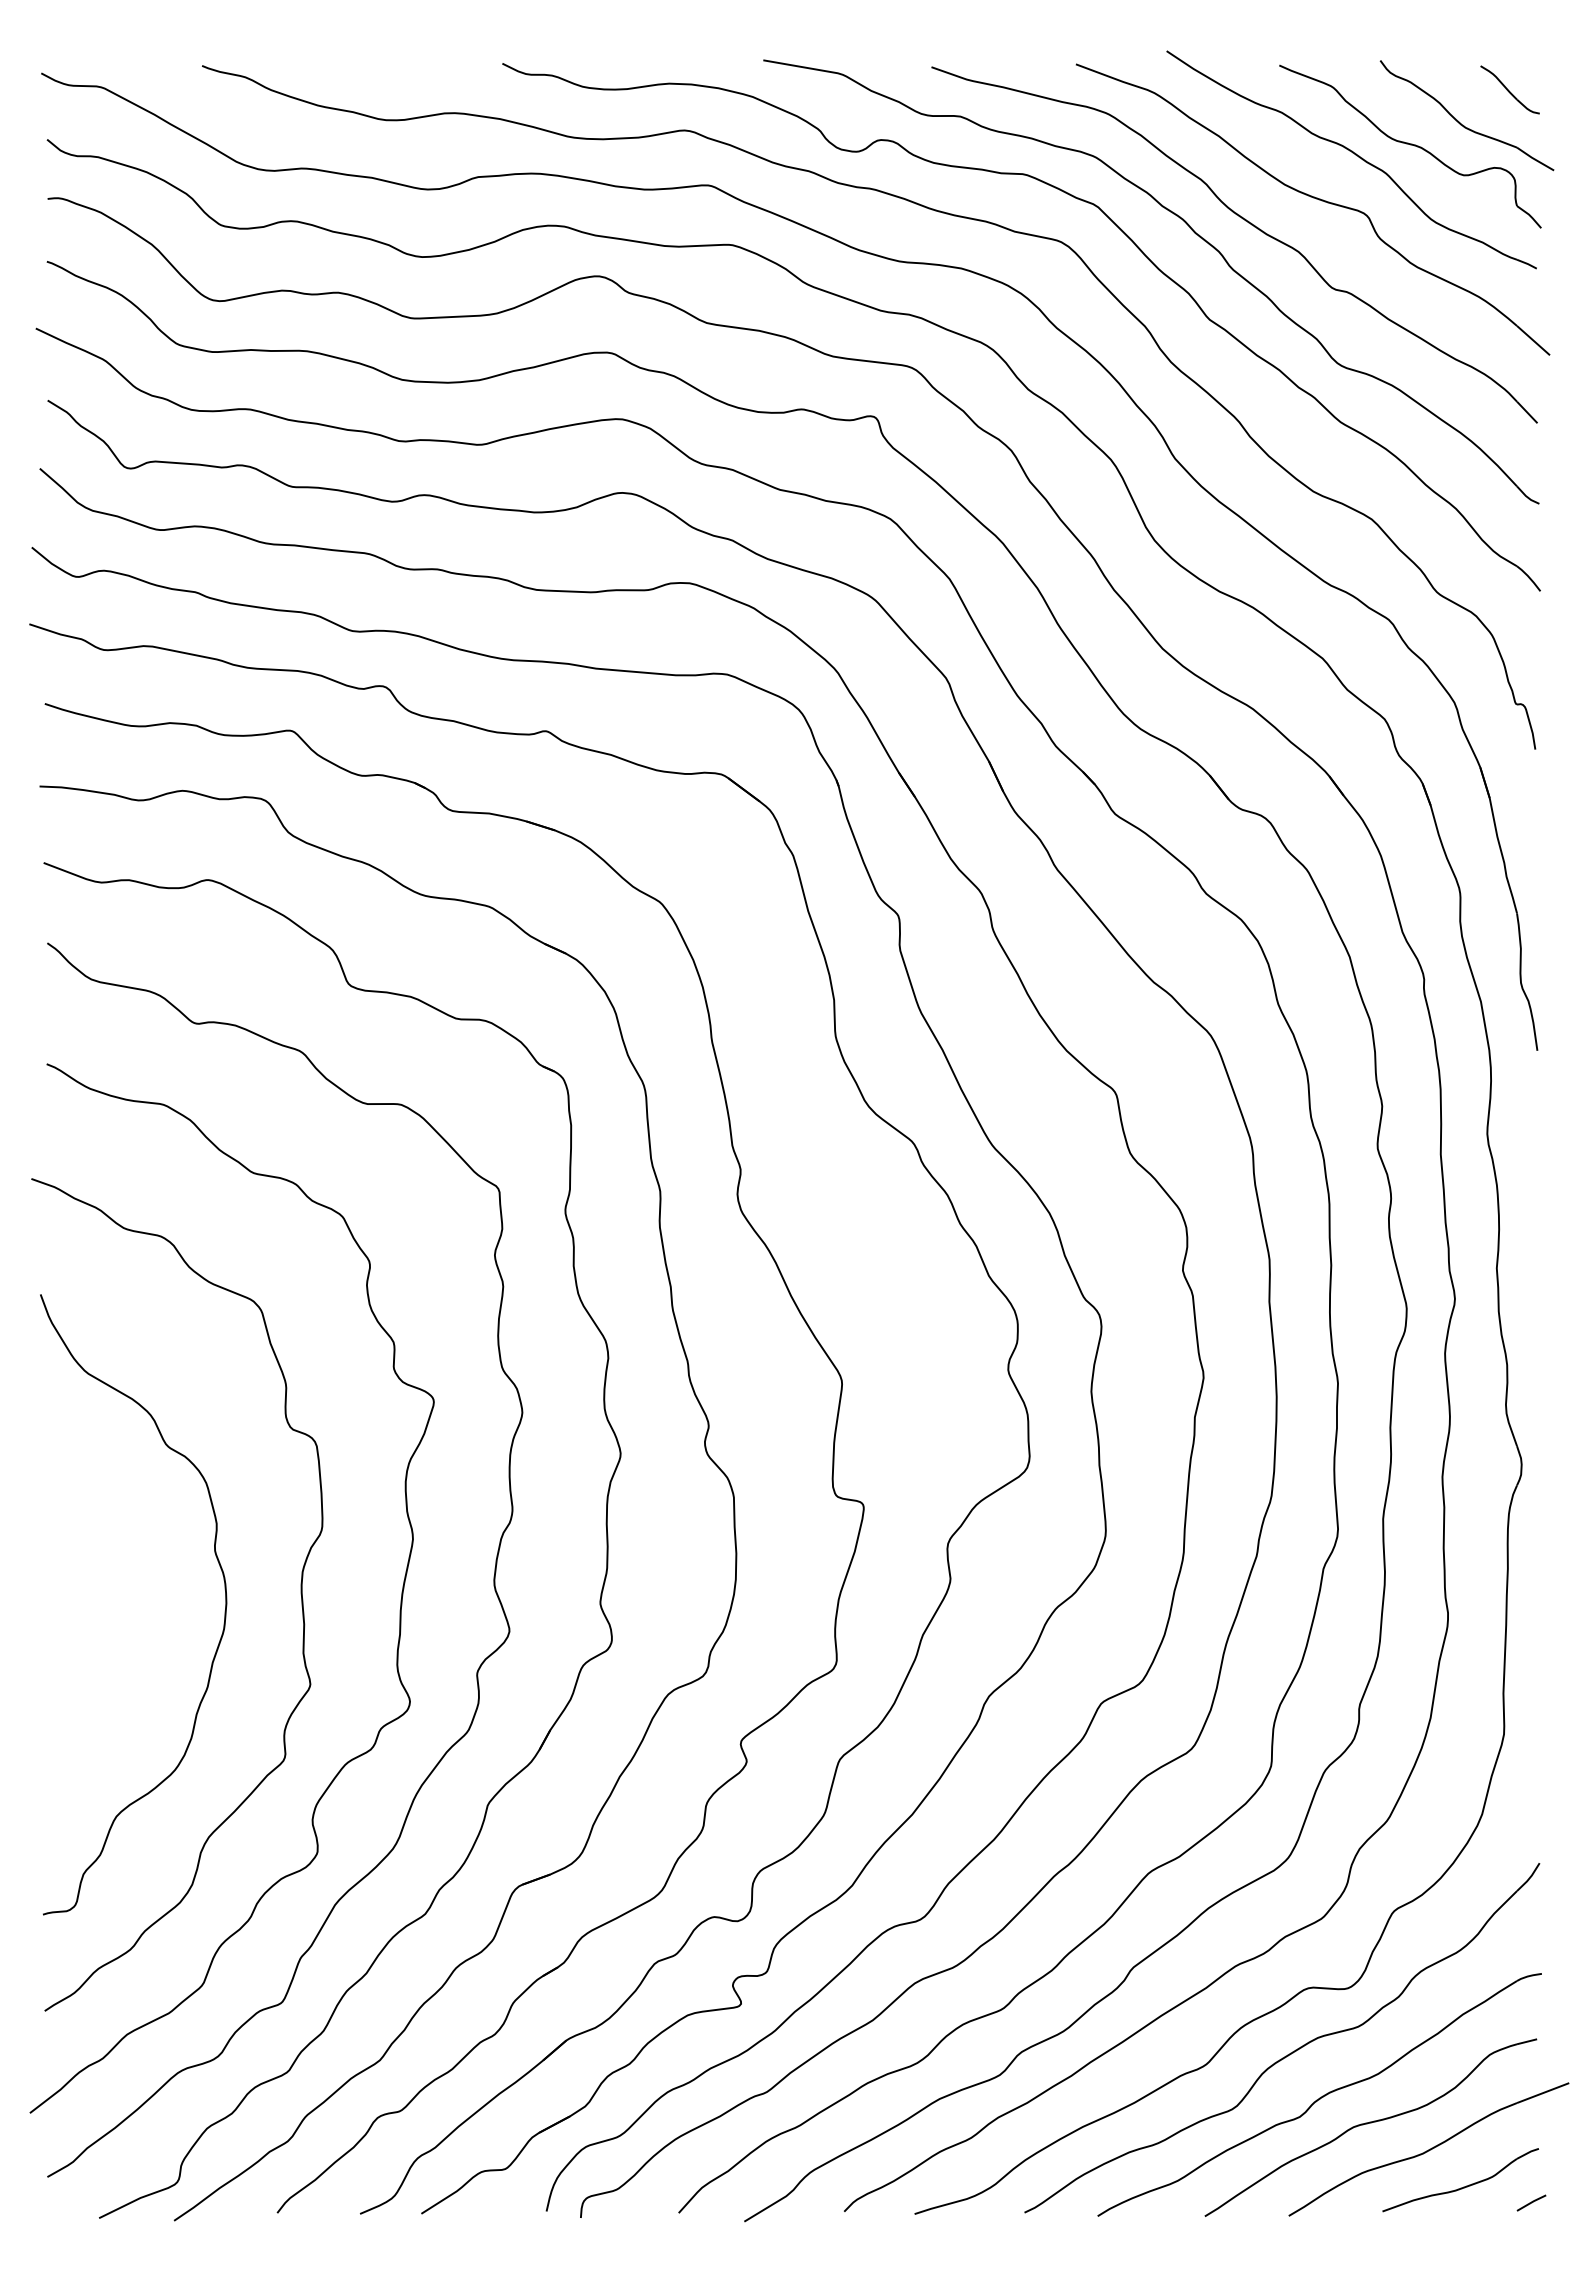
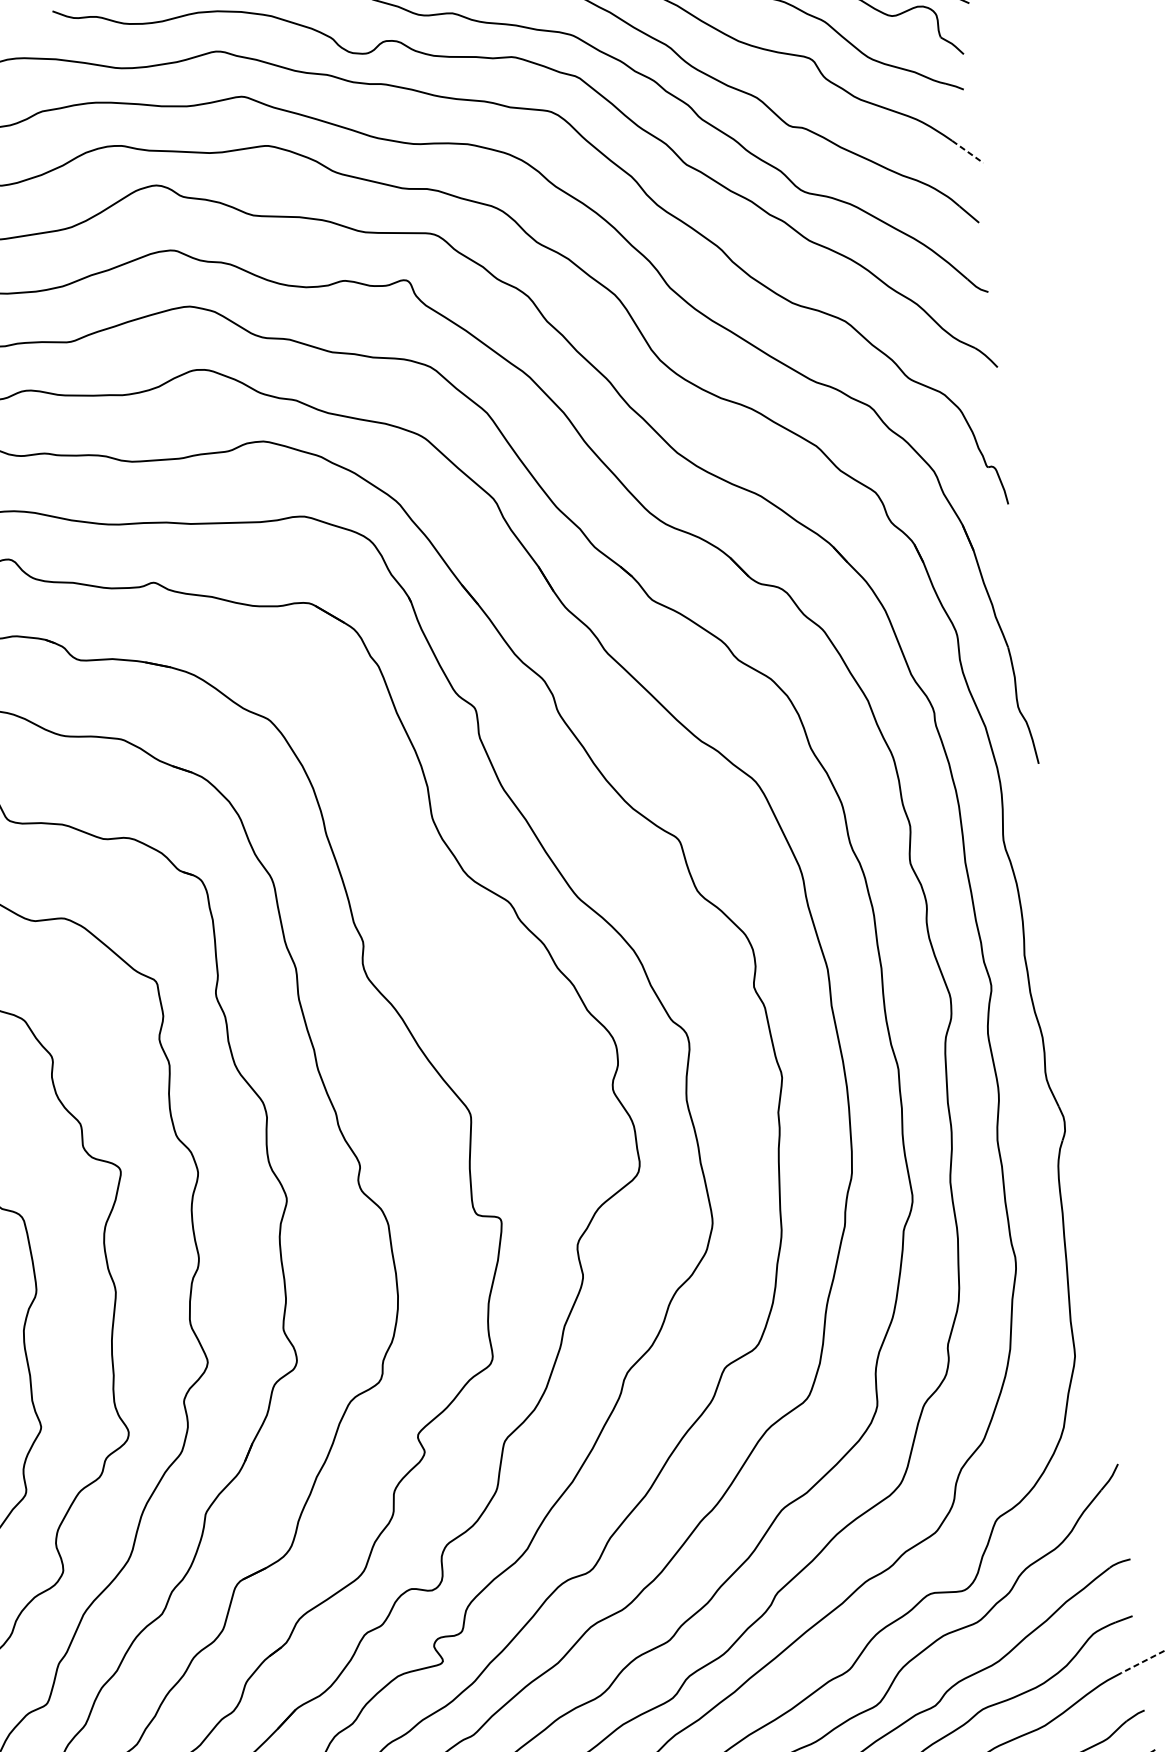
line: (1533, 340) -> (967, 151), solid -> dashed
line: (1543, 2093) -> (1143, 1662), solid -> dashed

